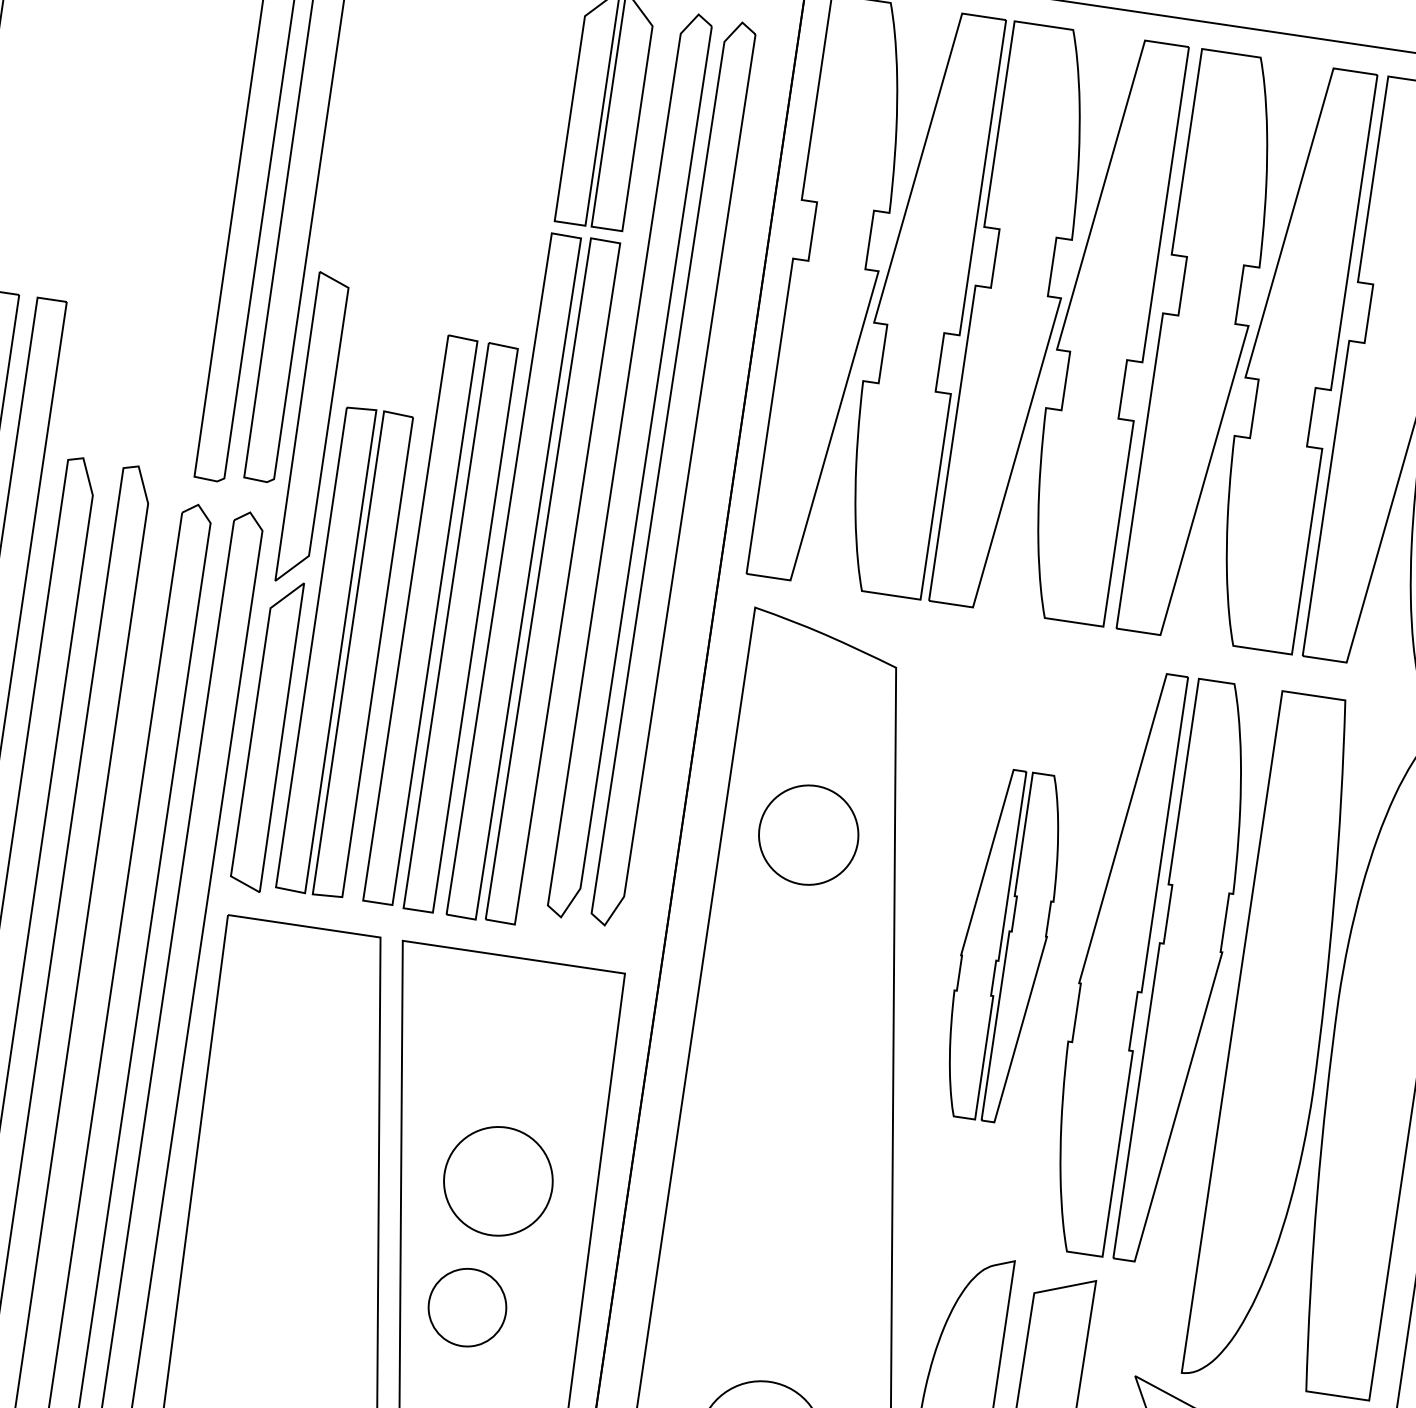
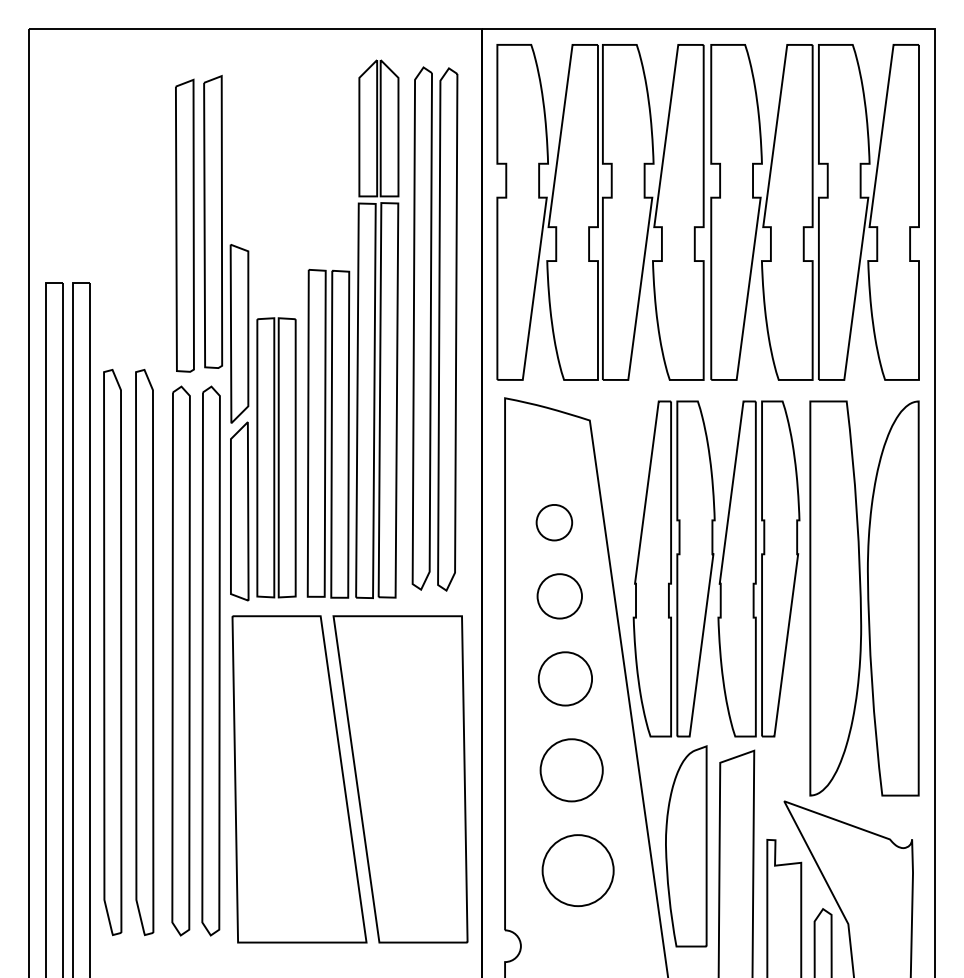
part: (808, 835) -> (554, 522), size x0.62
part: (1003, 945) -> (673, 568), size x1.67
part: (786, 1107) -> (564, 678), added
part: (497, 1181) -> (571, 770), moved
part: (466, 1307) -> (559, 596), moved

